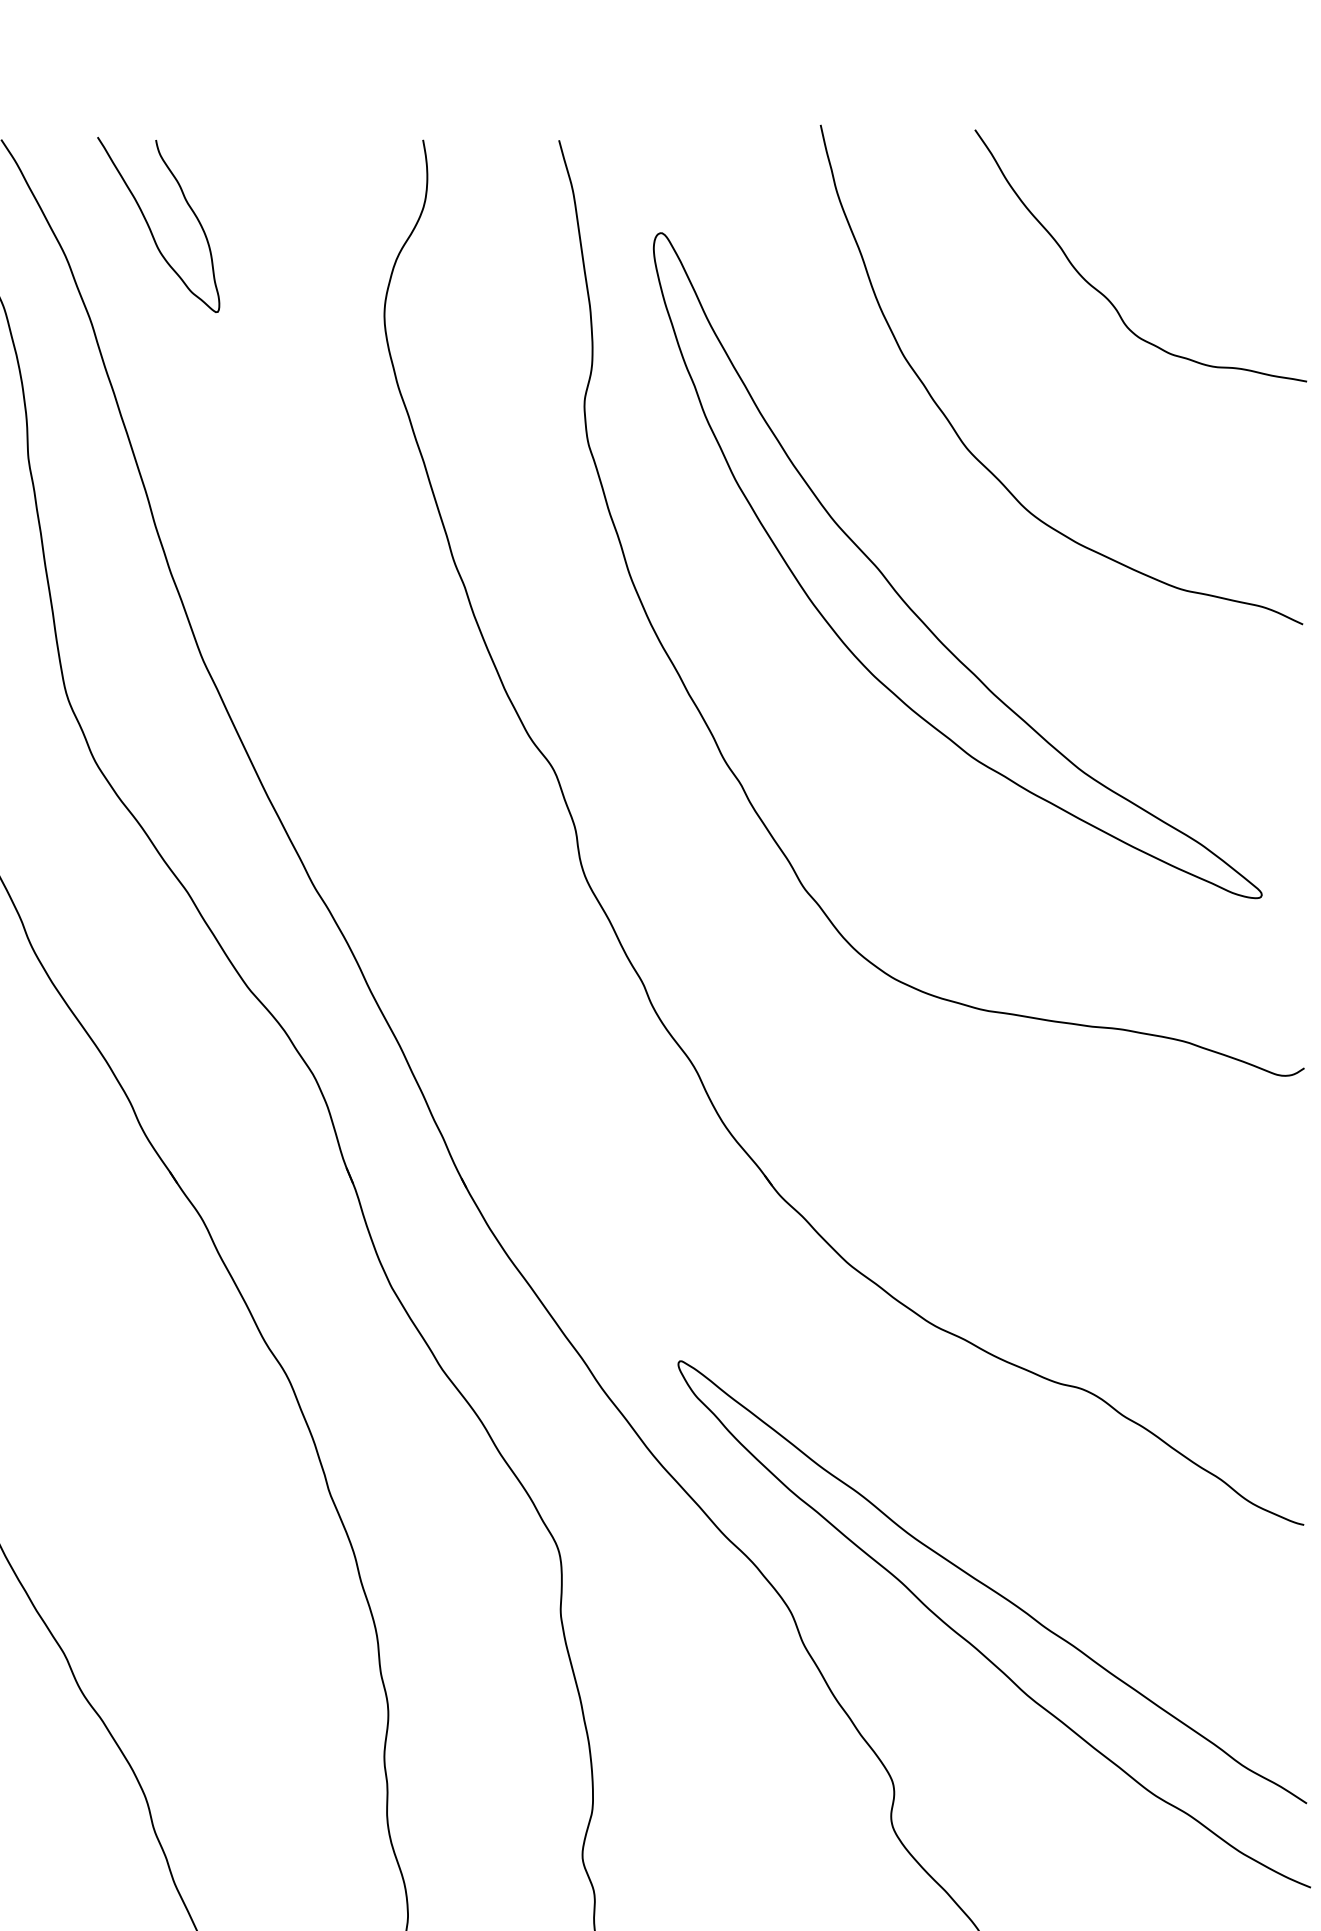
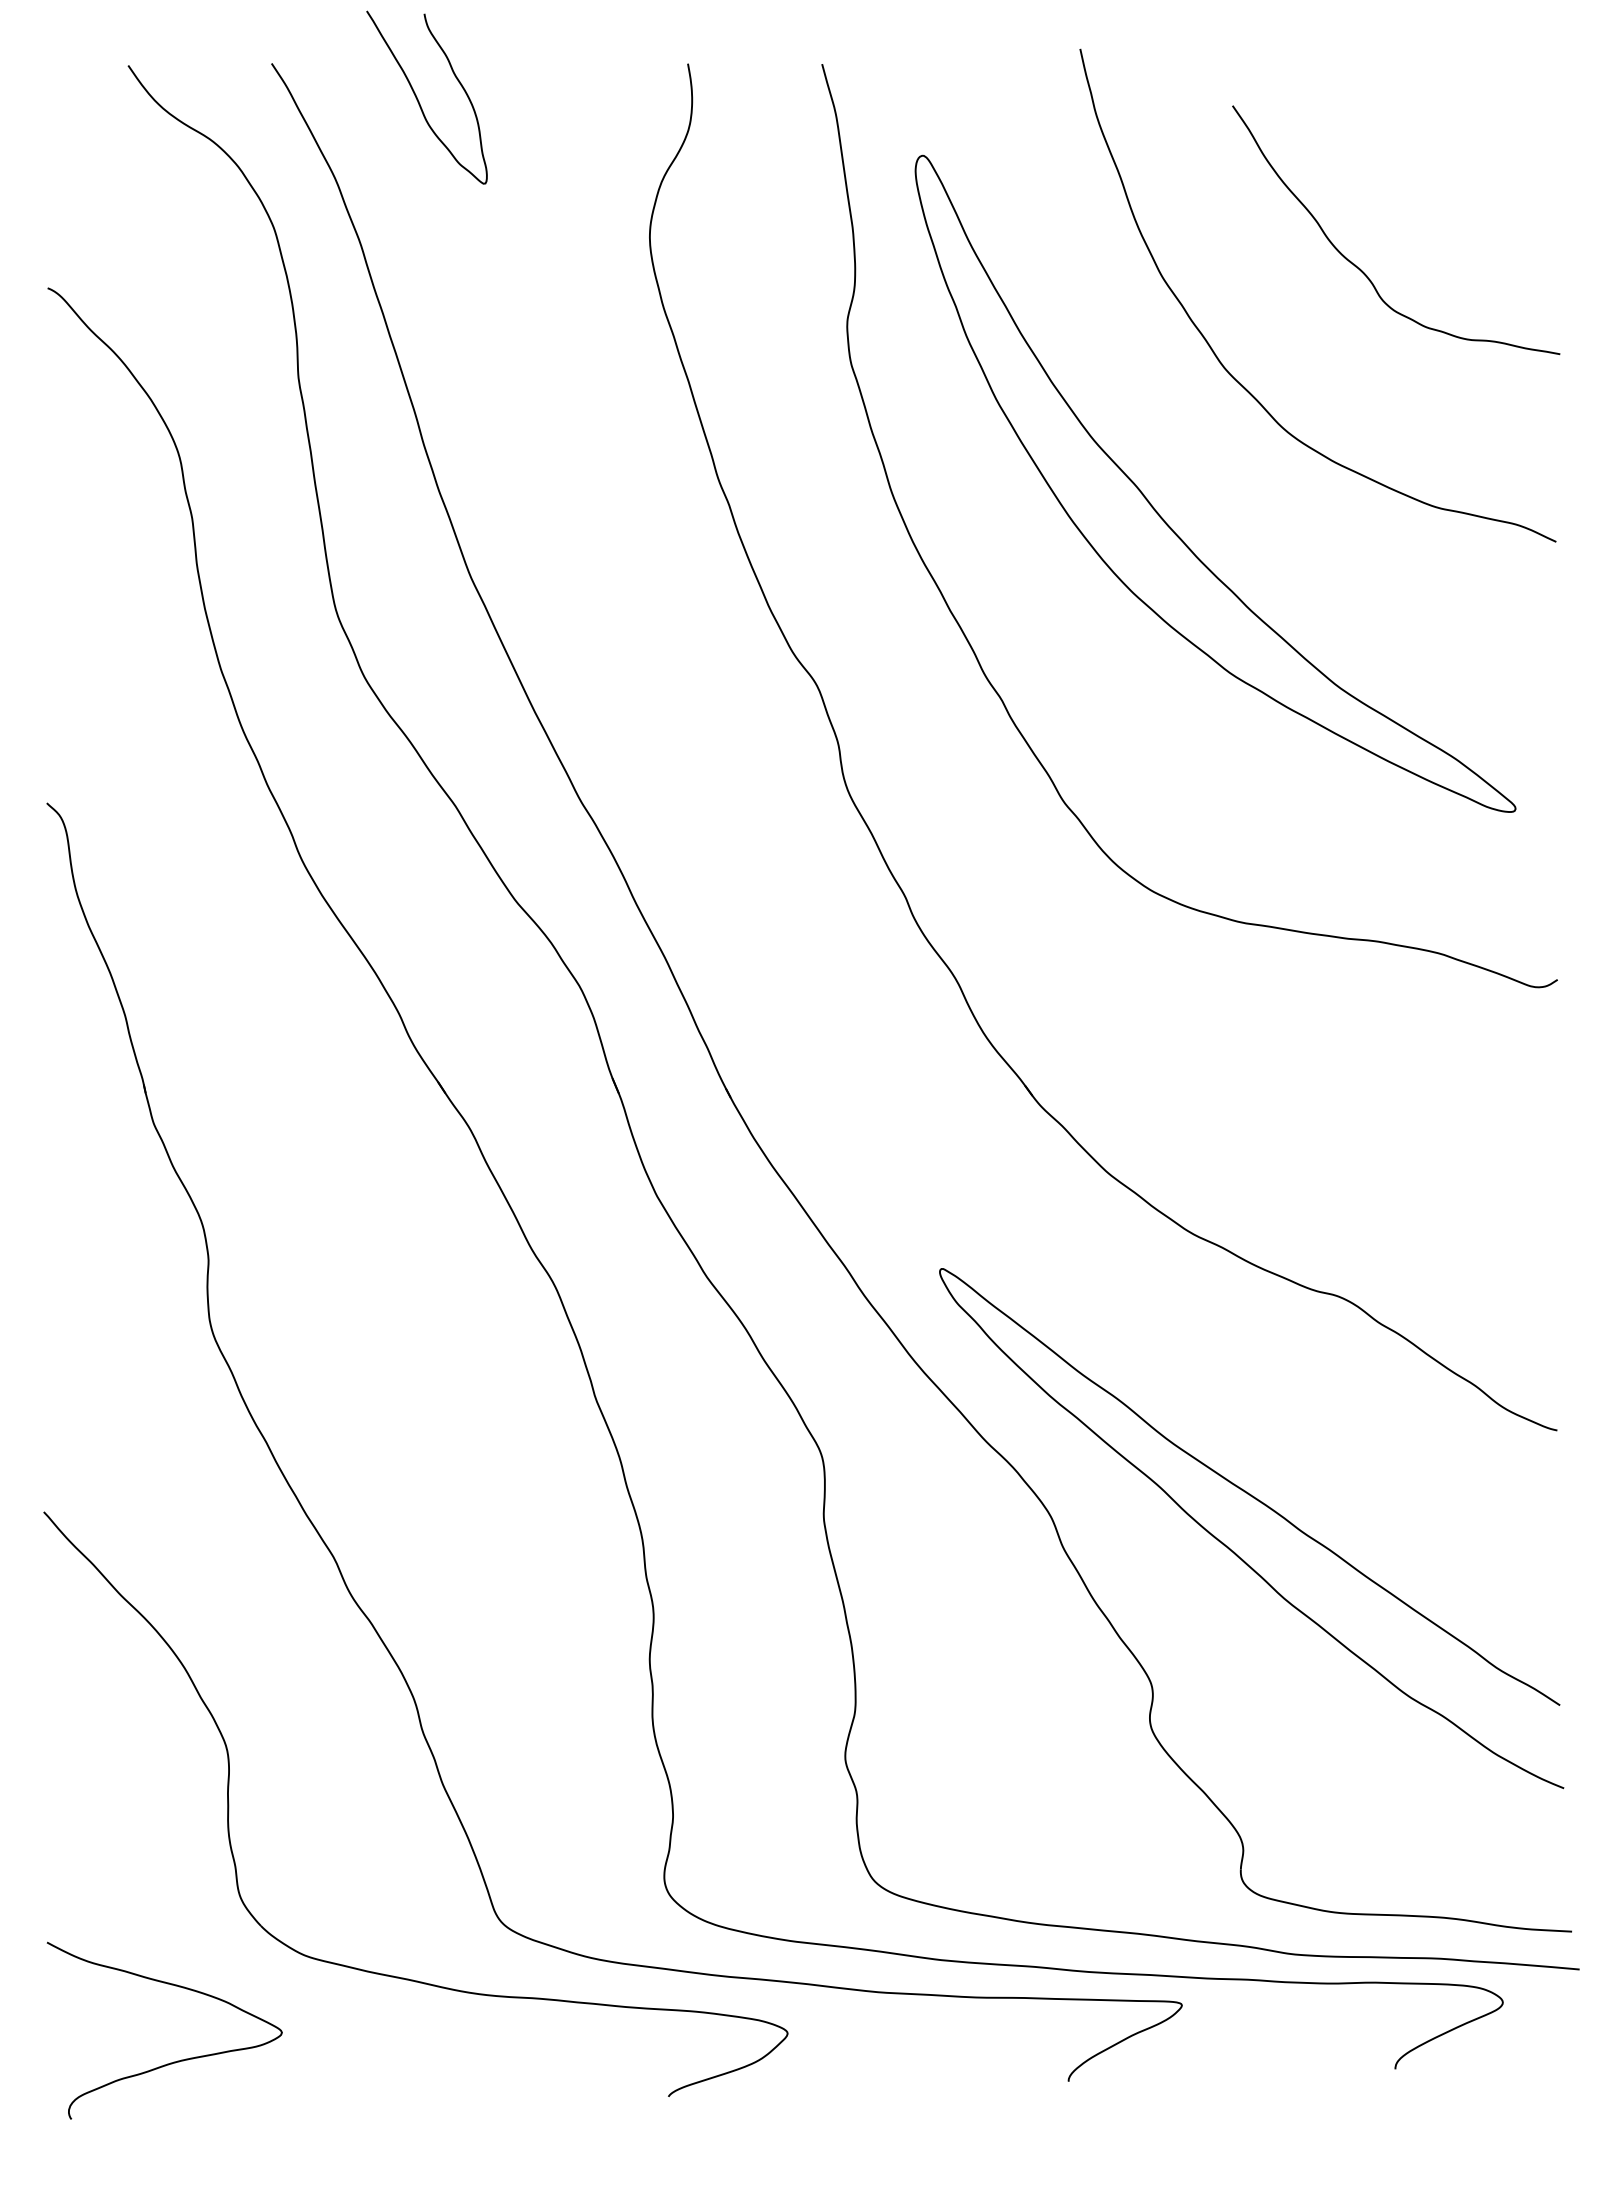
curve: (151, 228) -> (419, 101), moved
curve: (1103, 293) -> (1359, 267), moved

